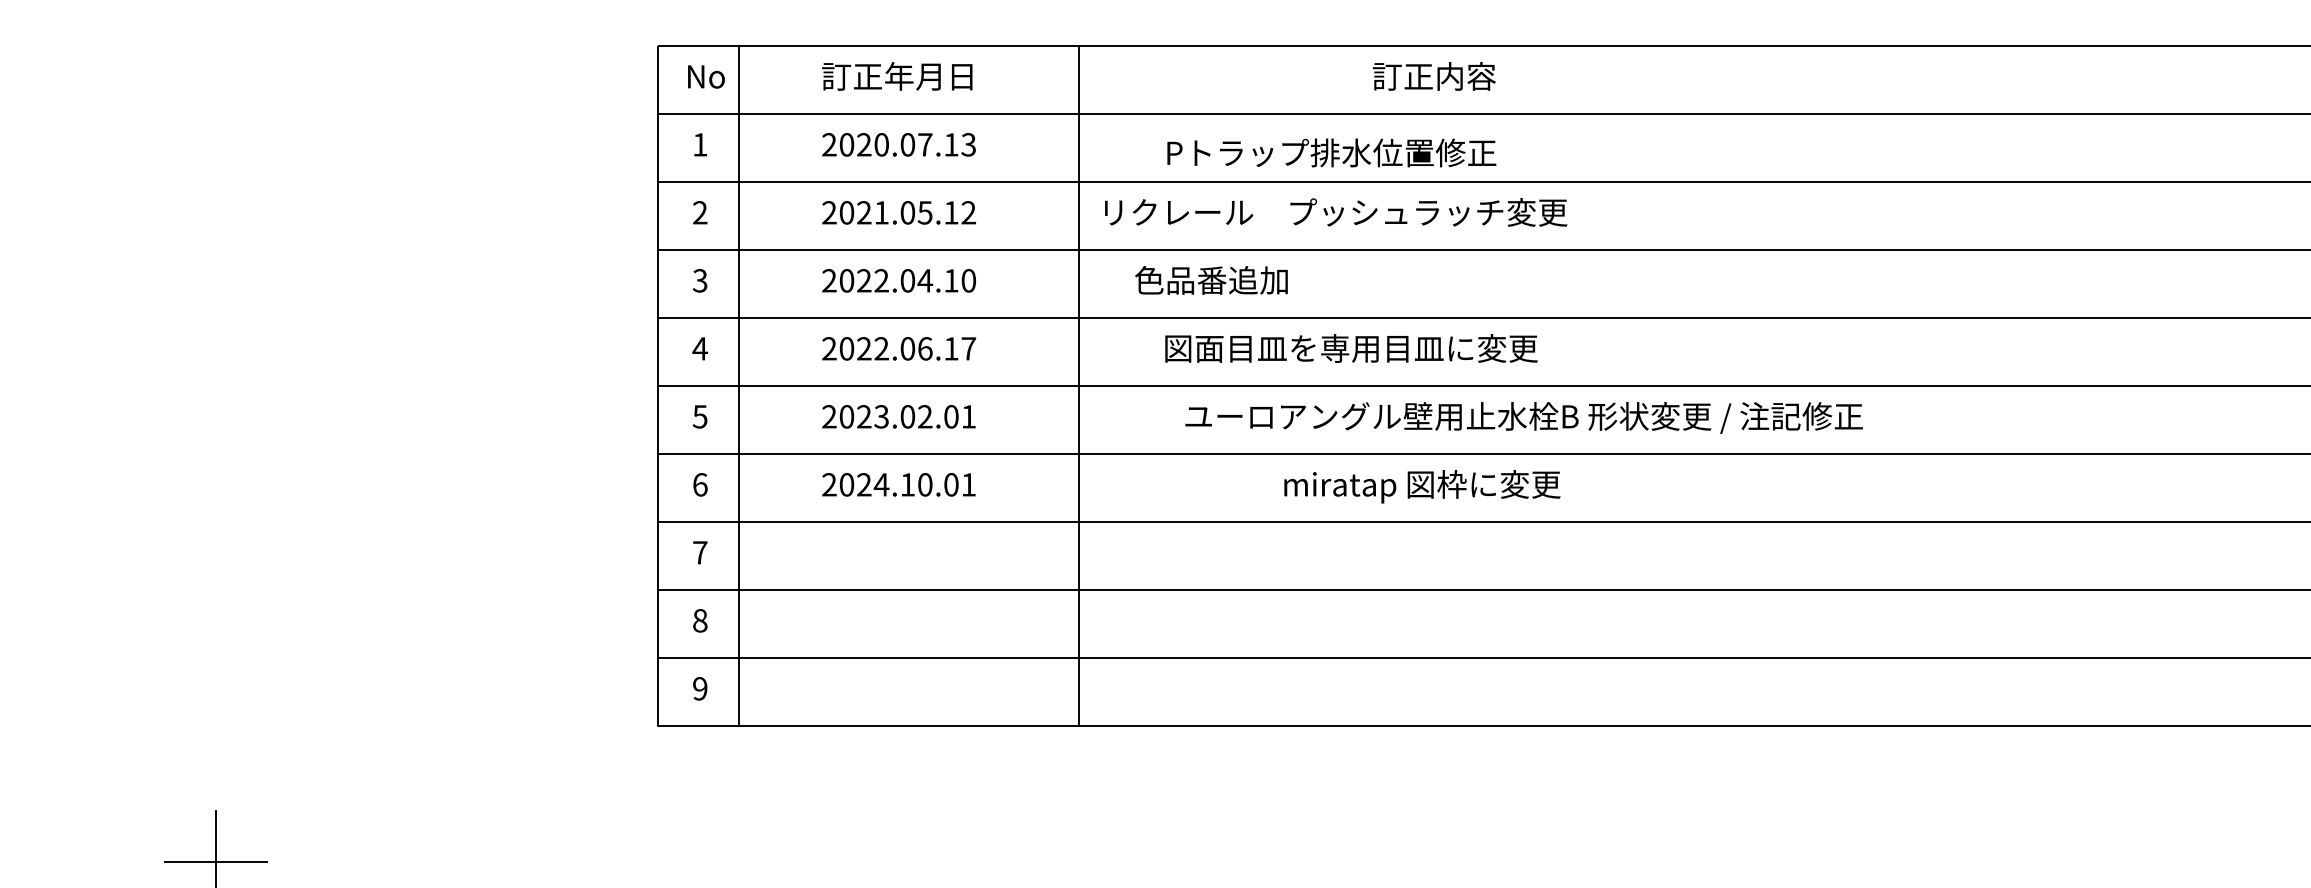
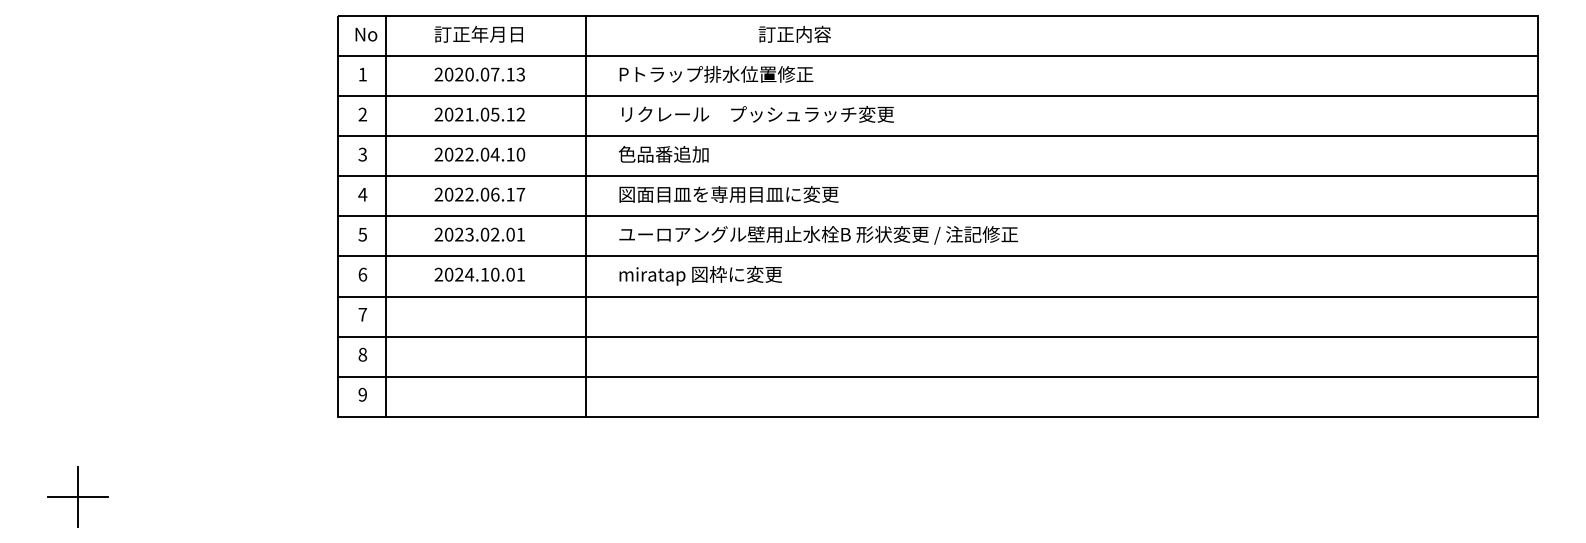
text: (1331, 153) -> (716, 74), moved
text: (1335, 212) -> (757, 114), moved
text: (1350, 348) -> (728, 194), moved
text: (1523, 418) -> (818, 235), moved
text: (1421, 486) -> (700, 275), moved

